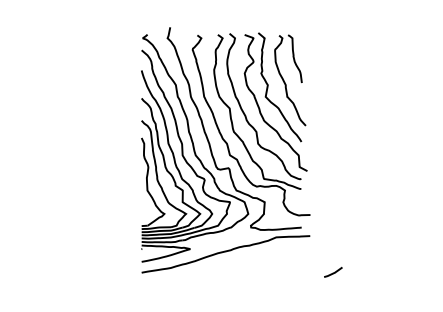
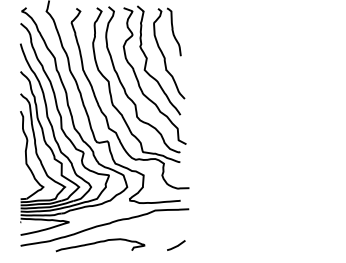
curve: (221, 269) -> (100, 242), added
line: (334, 271) -> (177, 244), moved

